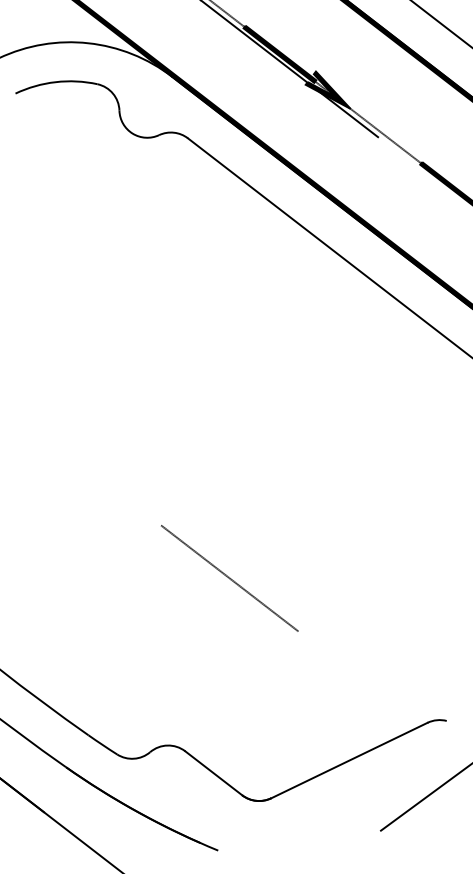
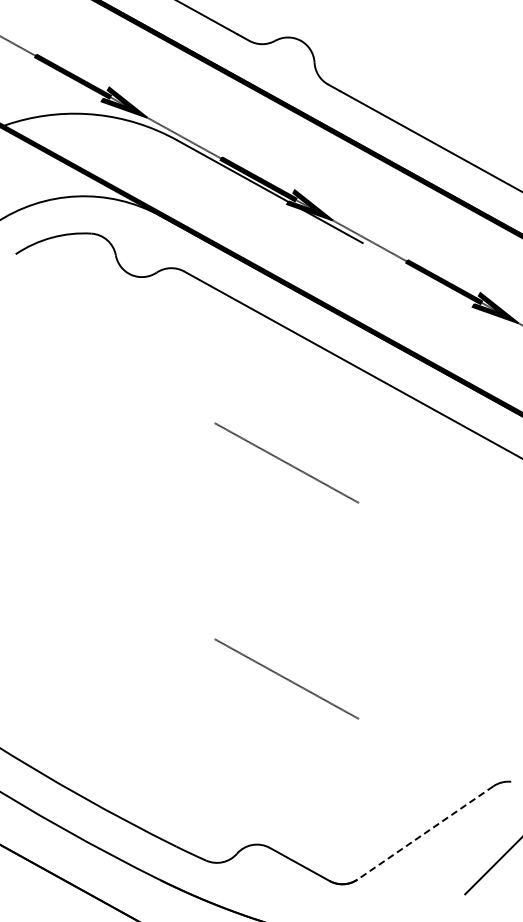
line: (263, 353) -> (286, 462), added
line: (349, 761) -> (425, 833), solid -> dashed

